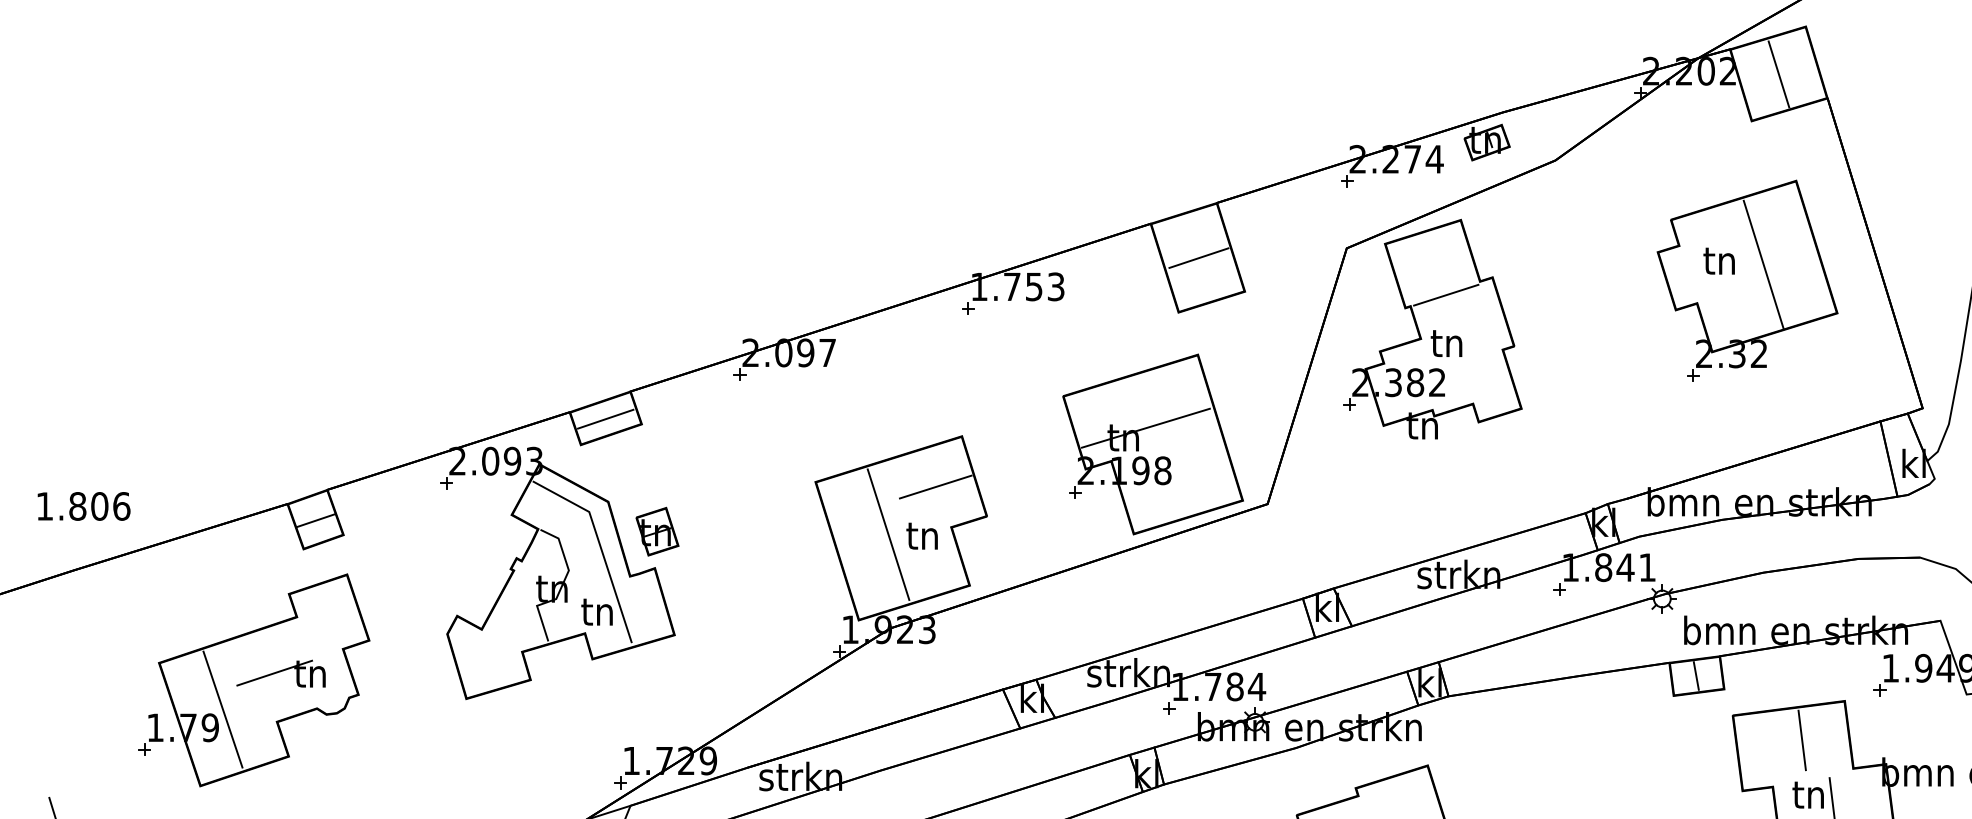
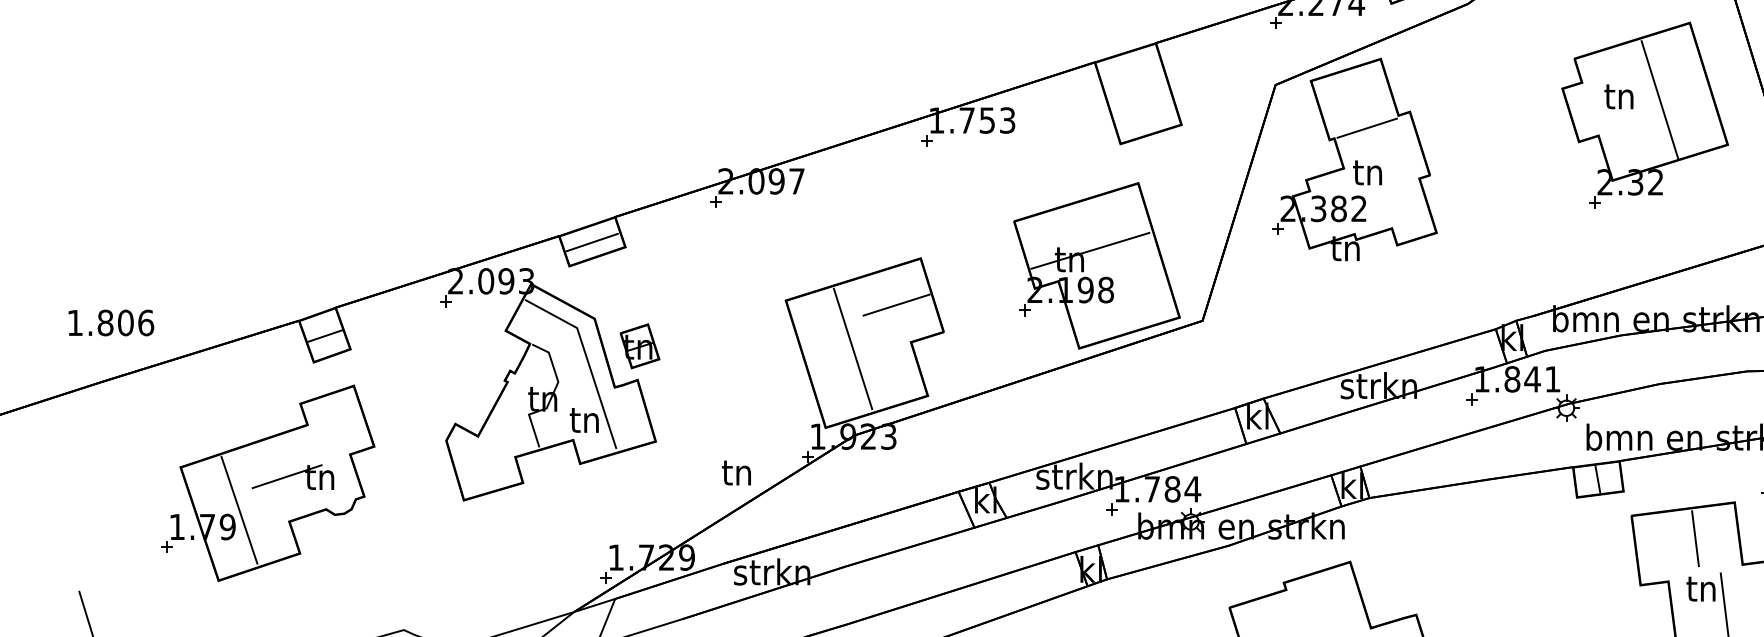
line: (1198, 257) -> (1138, 93), removed
text: (921, 535) -> (735, 472), moved

